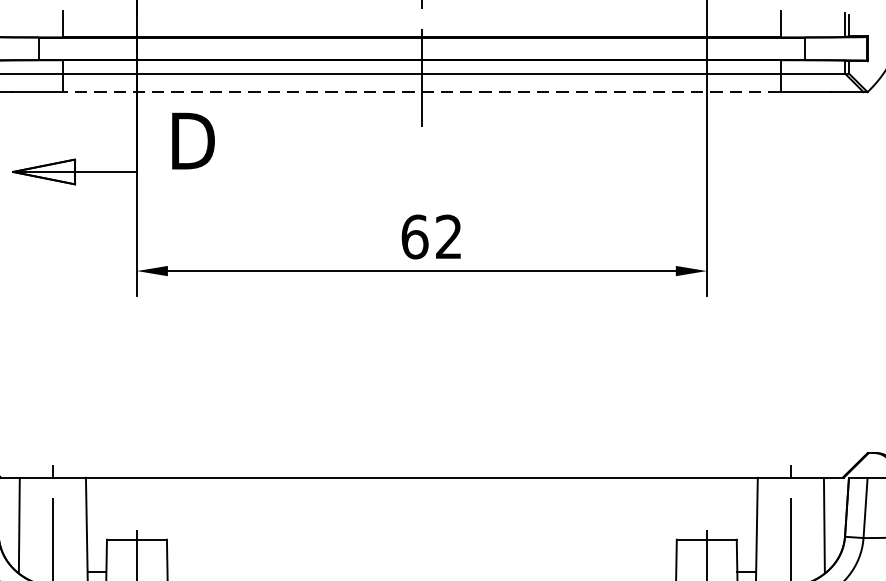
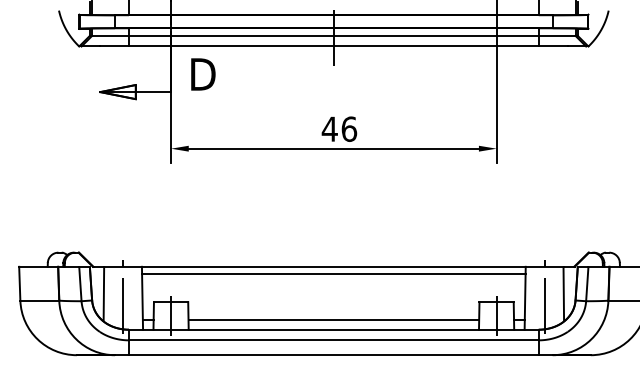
line: (421, 92) -> (333, 46), dashed -> solid
text: (431, 235) -> (339, 128), 62 -> 46
line: (421, 489) -> (333, 273), added
line: (421, 571) -> (333, 320), added

